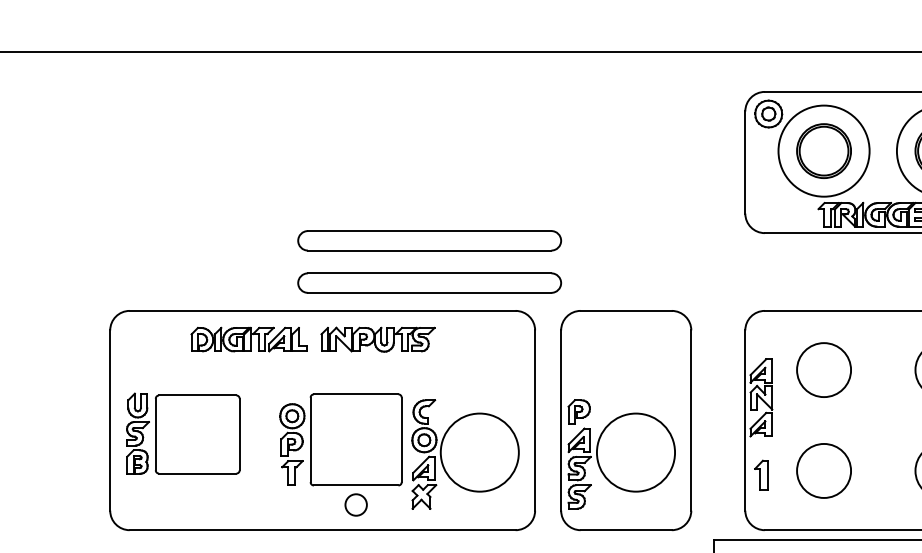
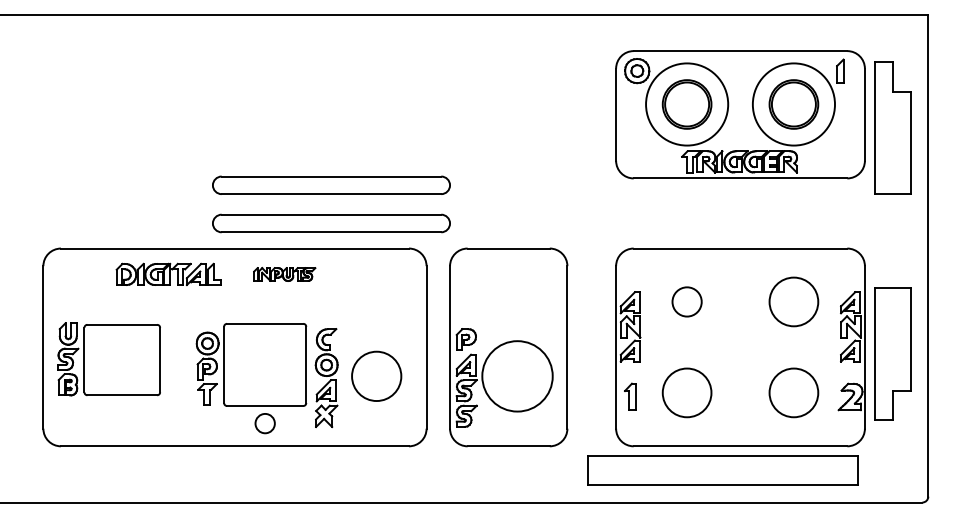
part: (377, 339) -> (284, 274), size x0.6
circle: (823, 369) -> (686, 301), size x0.6
circle: (479, 452) -> (376, 376), size x0.7

